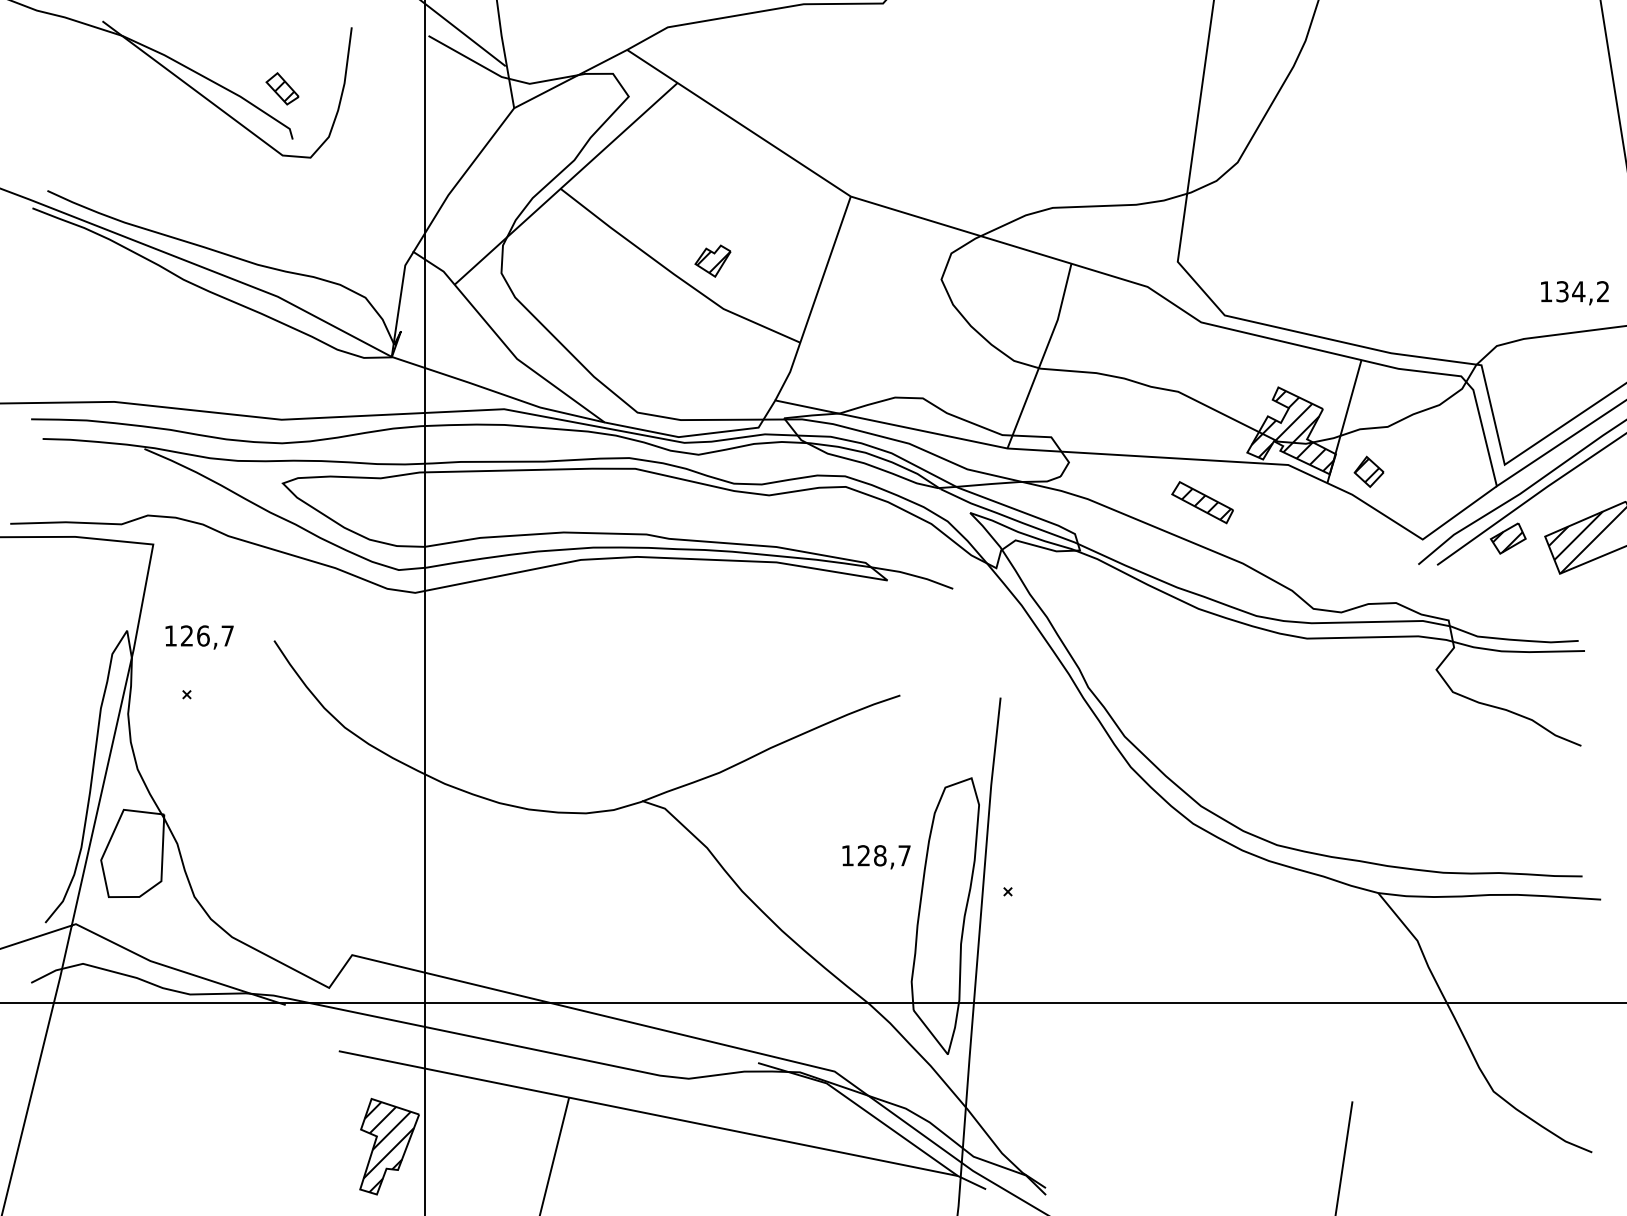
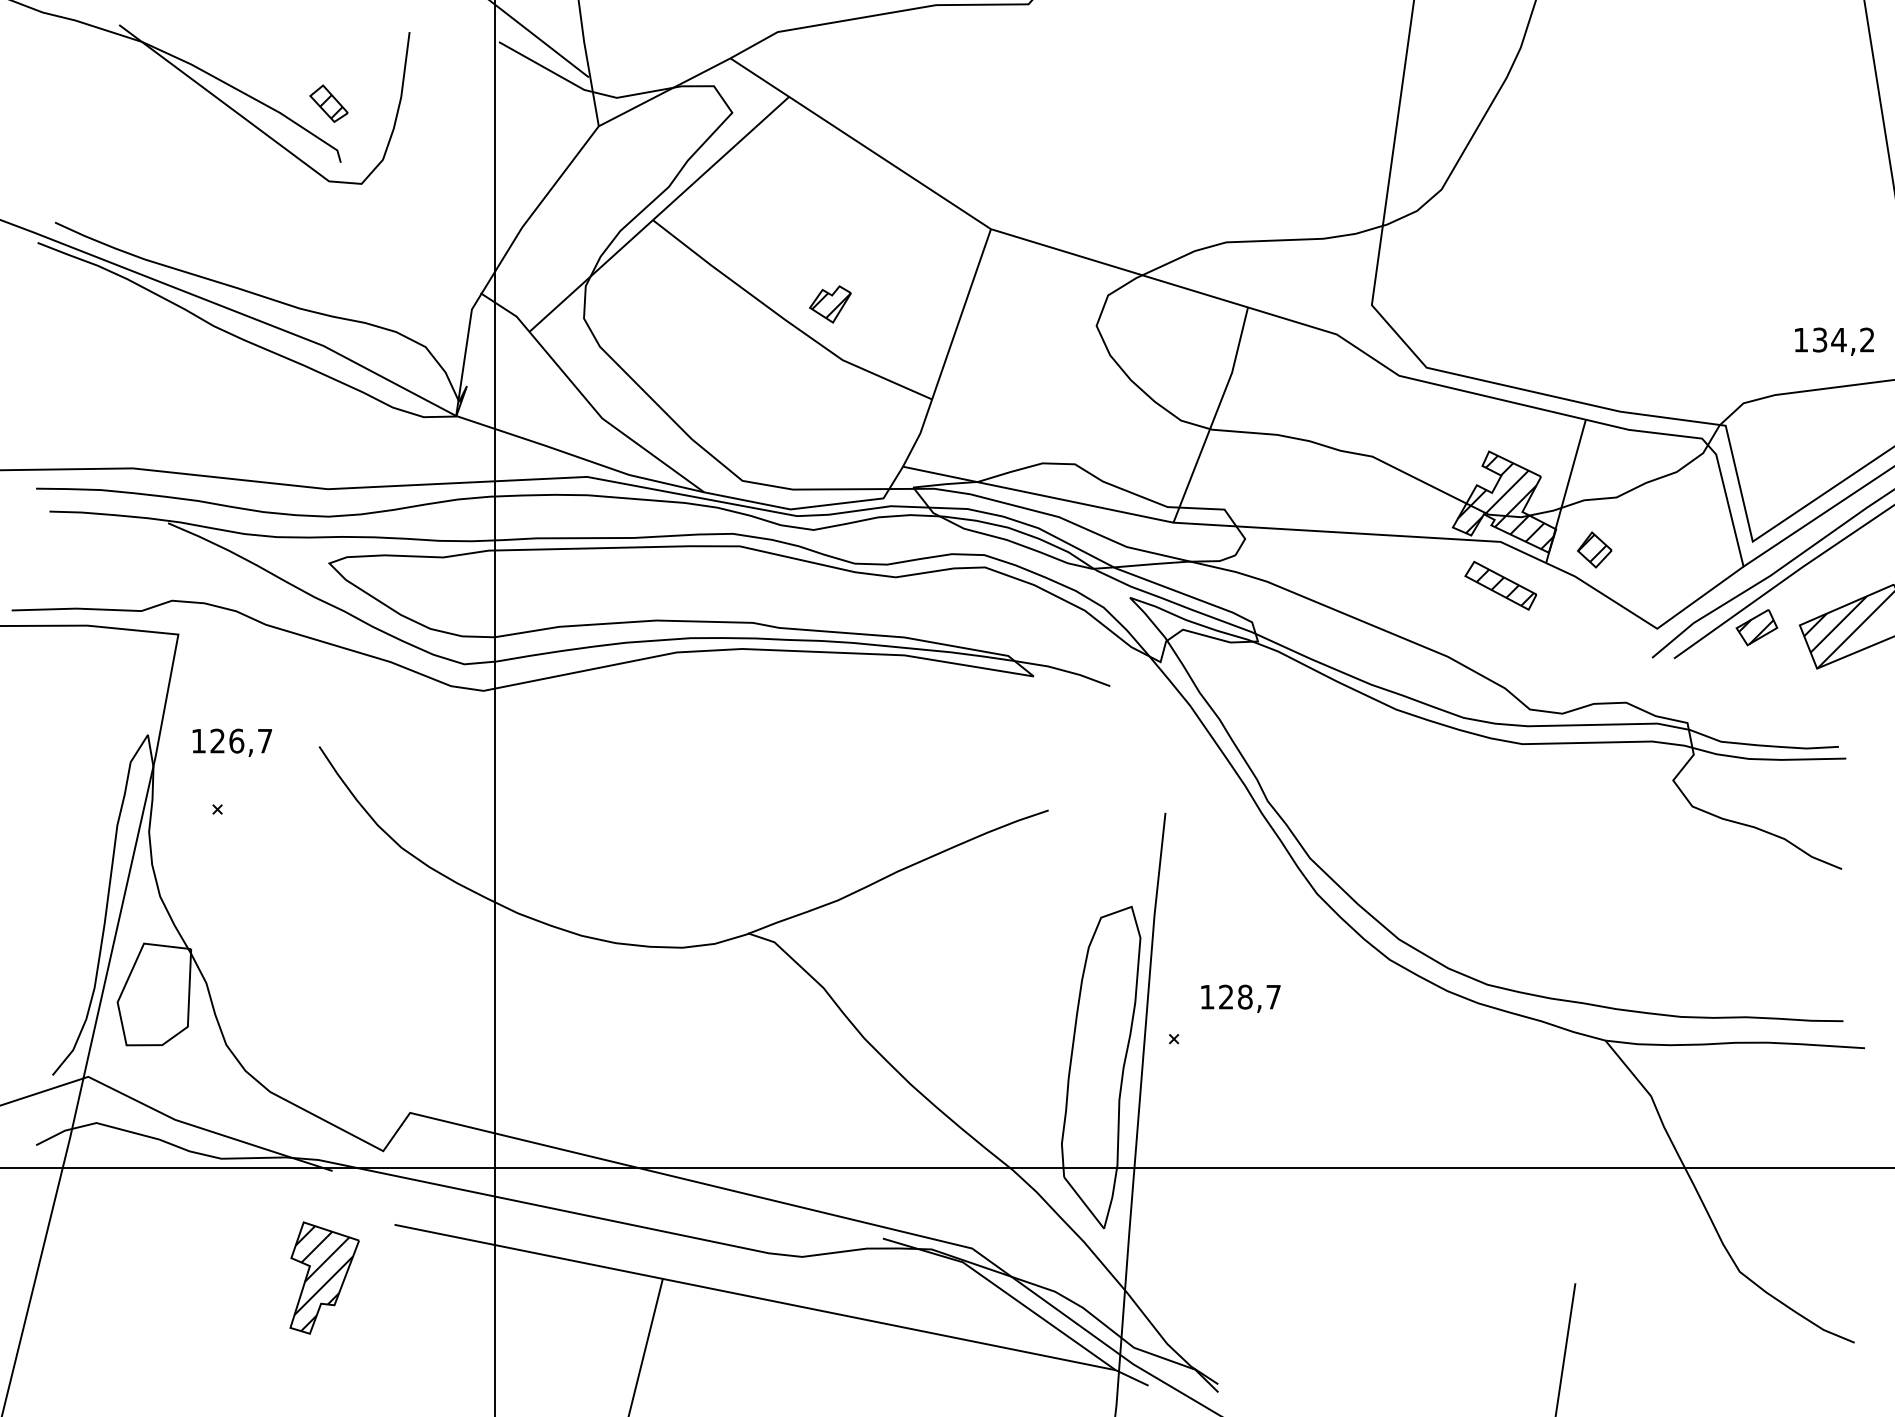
part: (1202, 502) -> (1500, 585), moved
text: (876, 856) -> (1240, 998), moved
part: (389, 1146) -> (324, 1277), moved

